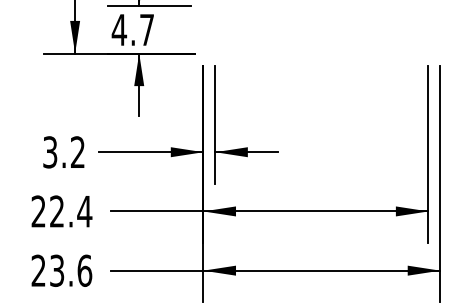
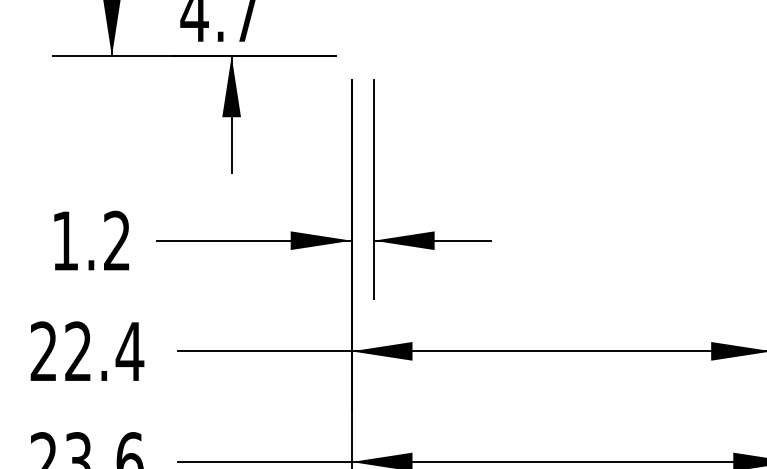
text: (50, 152) -> (65, 241), 3.2 -> 1.2

